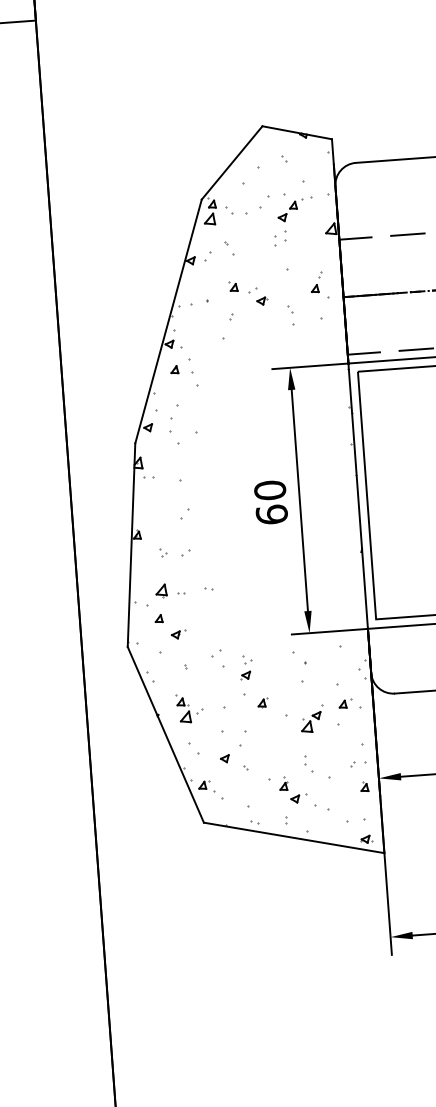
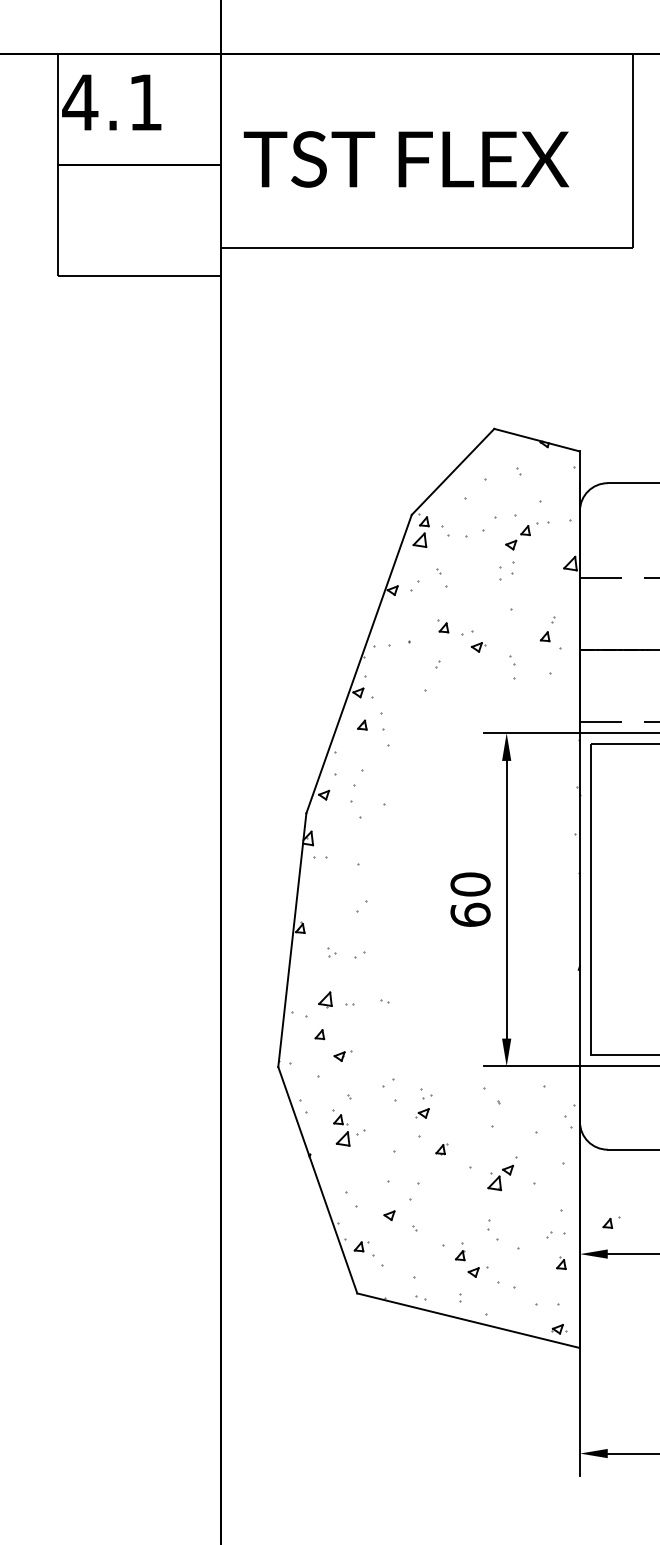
part: (345, 703) -> (611, 1222), moved
part: (189, 707) -> (348, 1127), moved

